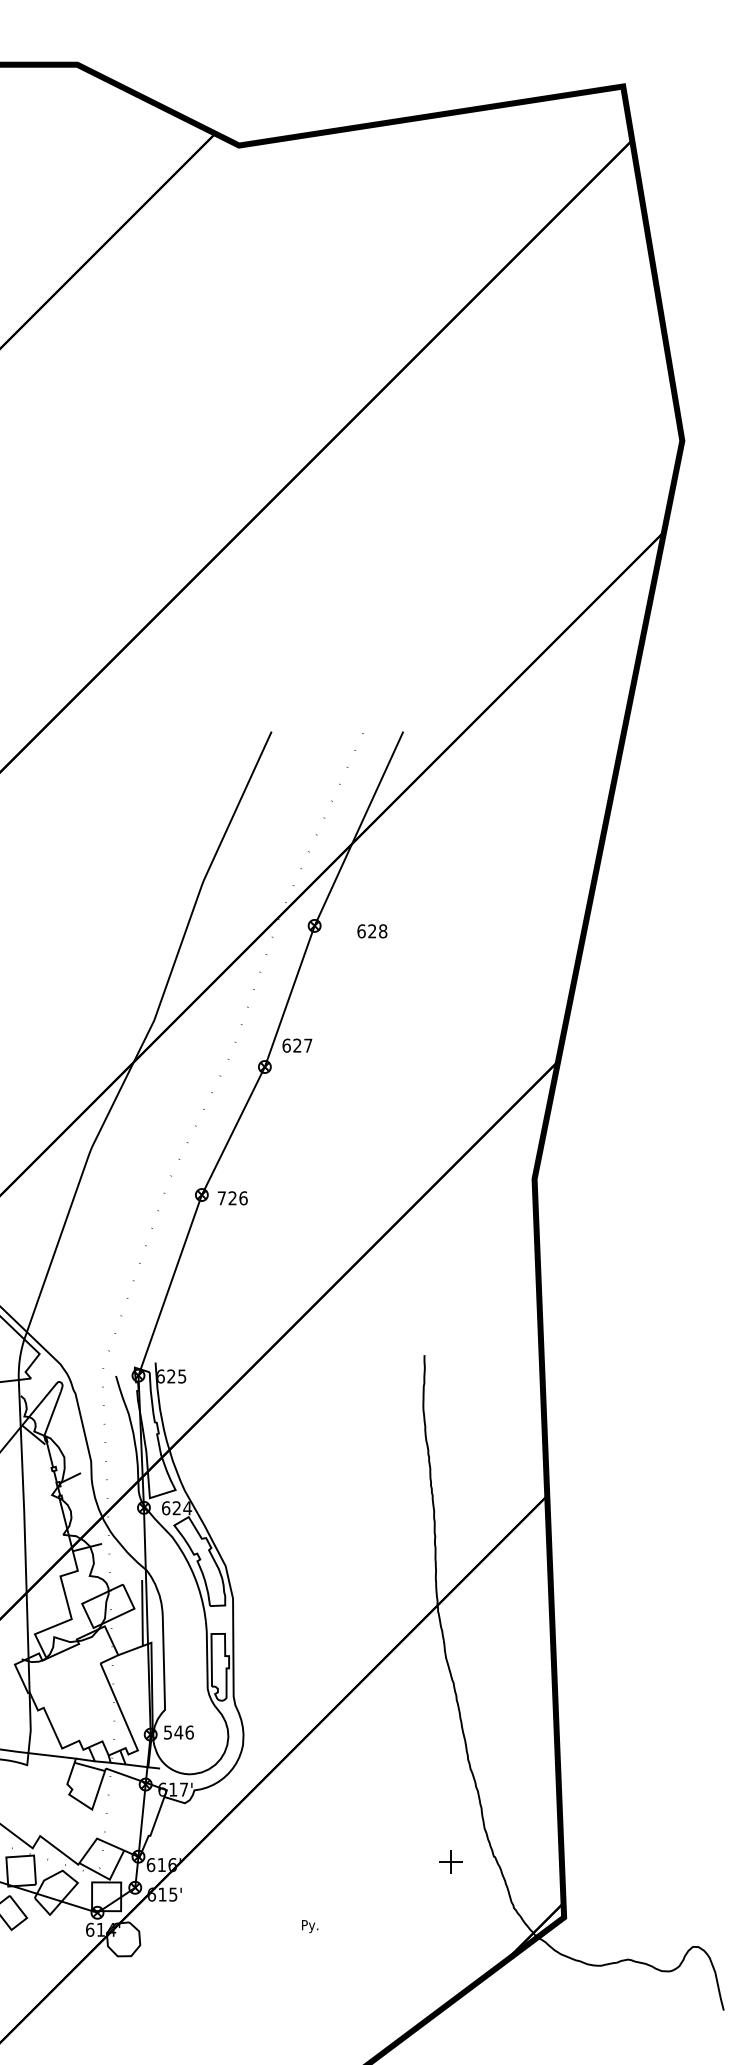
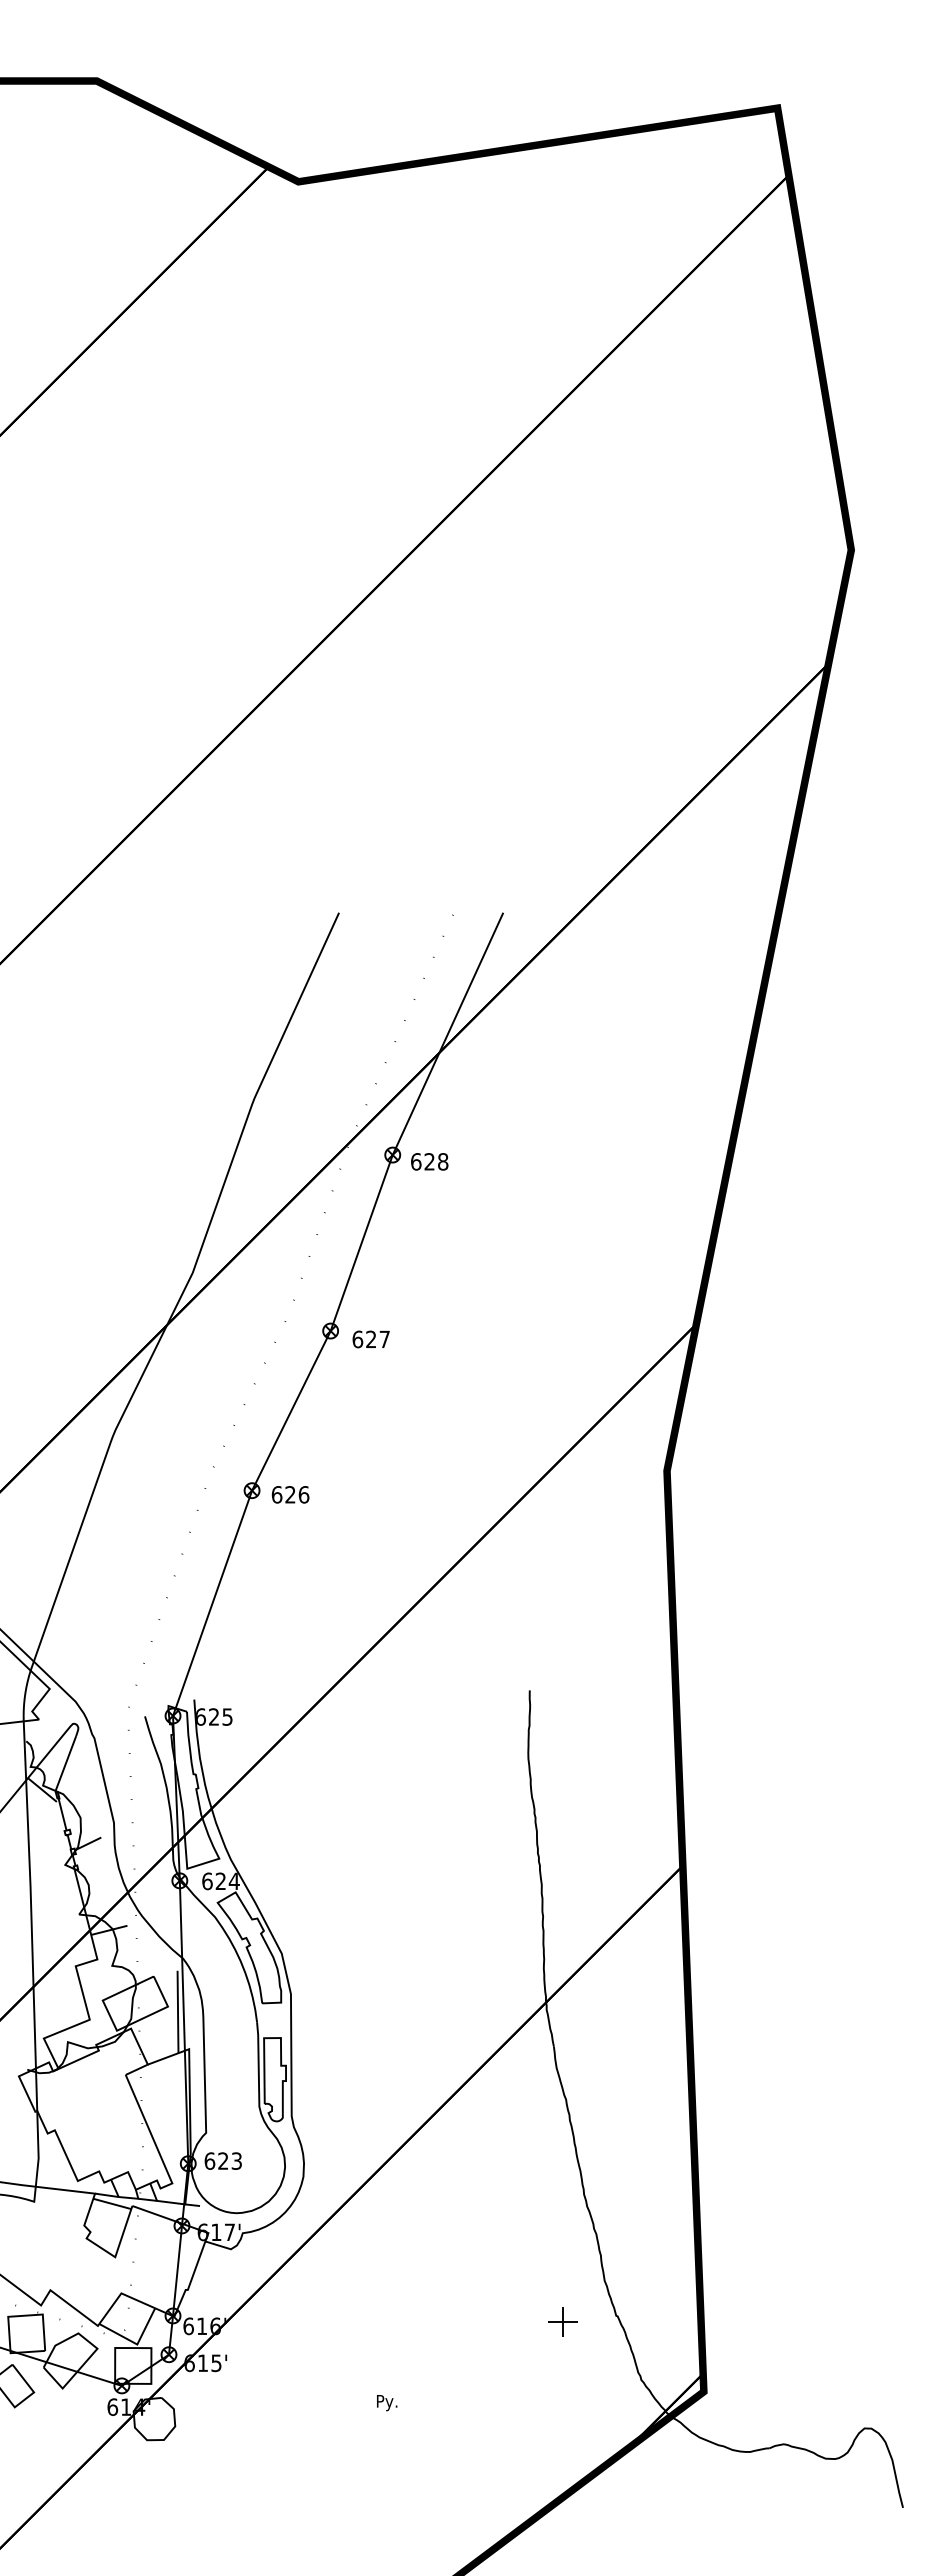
text: (372, 931) -> (429, 1161), moved
text: (296, 1045) -> (370, 1339), moved
text: (221, 1198) -> (276, 1494), 726 -> 626
text: (178, 1732) -> (223, 2160), 546 -> 623

